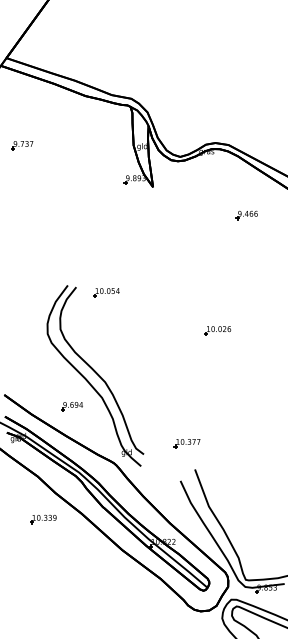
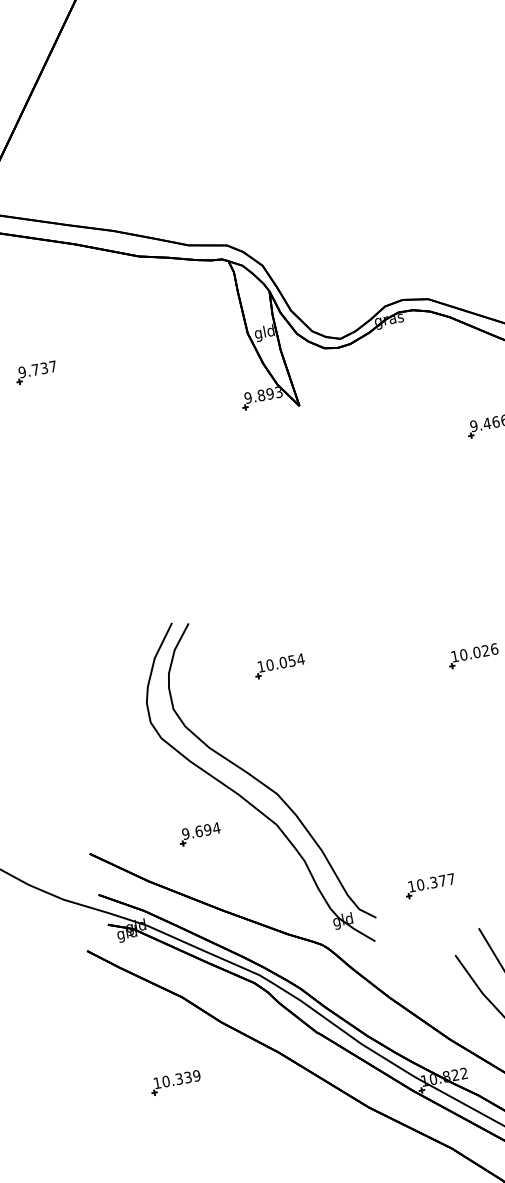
part: (106, 292) -> (279, 666), moved
part: (71, 406) -> (198, 834), moved
part: (186, 443) -> (428, 886), moved
part: (43, 519) -> (175, 1082), moved

